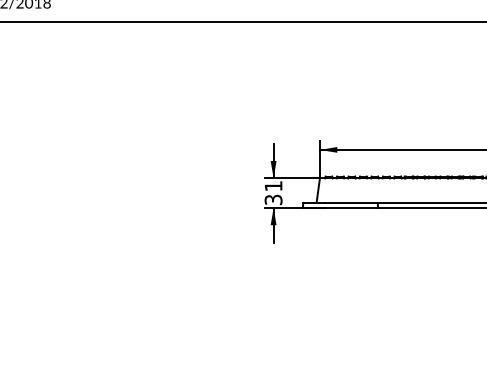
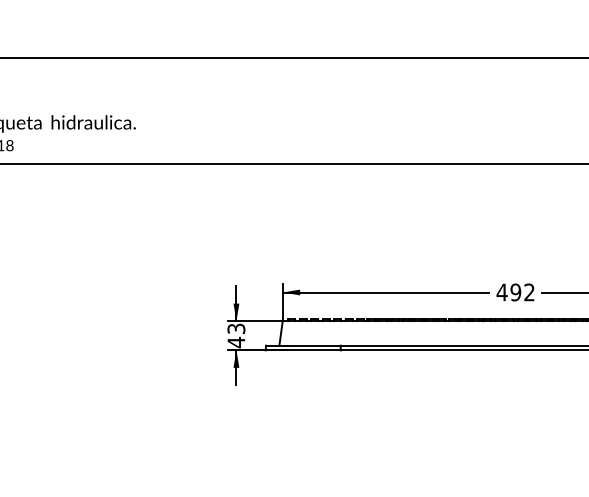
text: (273, 192) -> (236, 335), 31 -> 43

